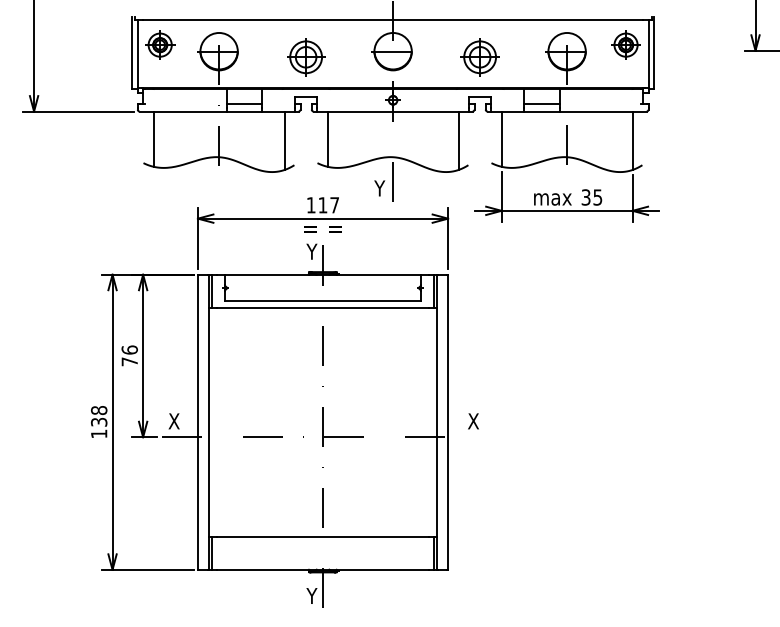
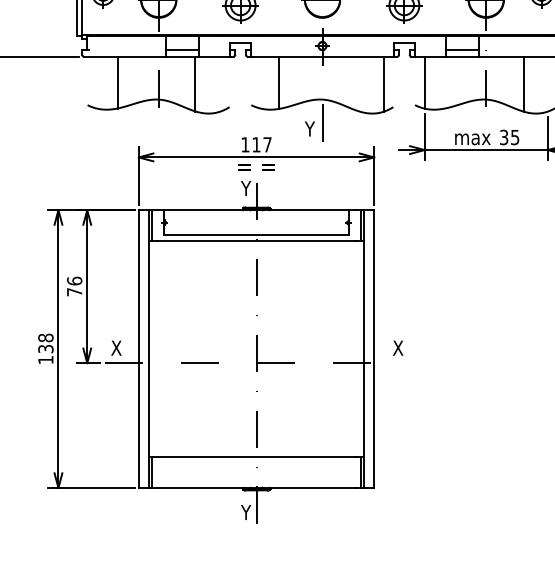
line: (153, 138) -> (117, 81), moved
line: (327, 138) -> (278, 81), moved
line: (284, 140) -> (194, 83), moved
line: (632, 140) -> (524, 83), moved

